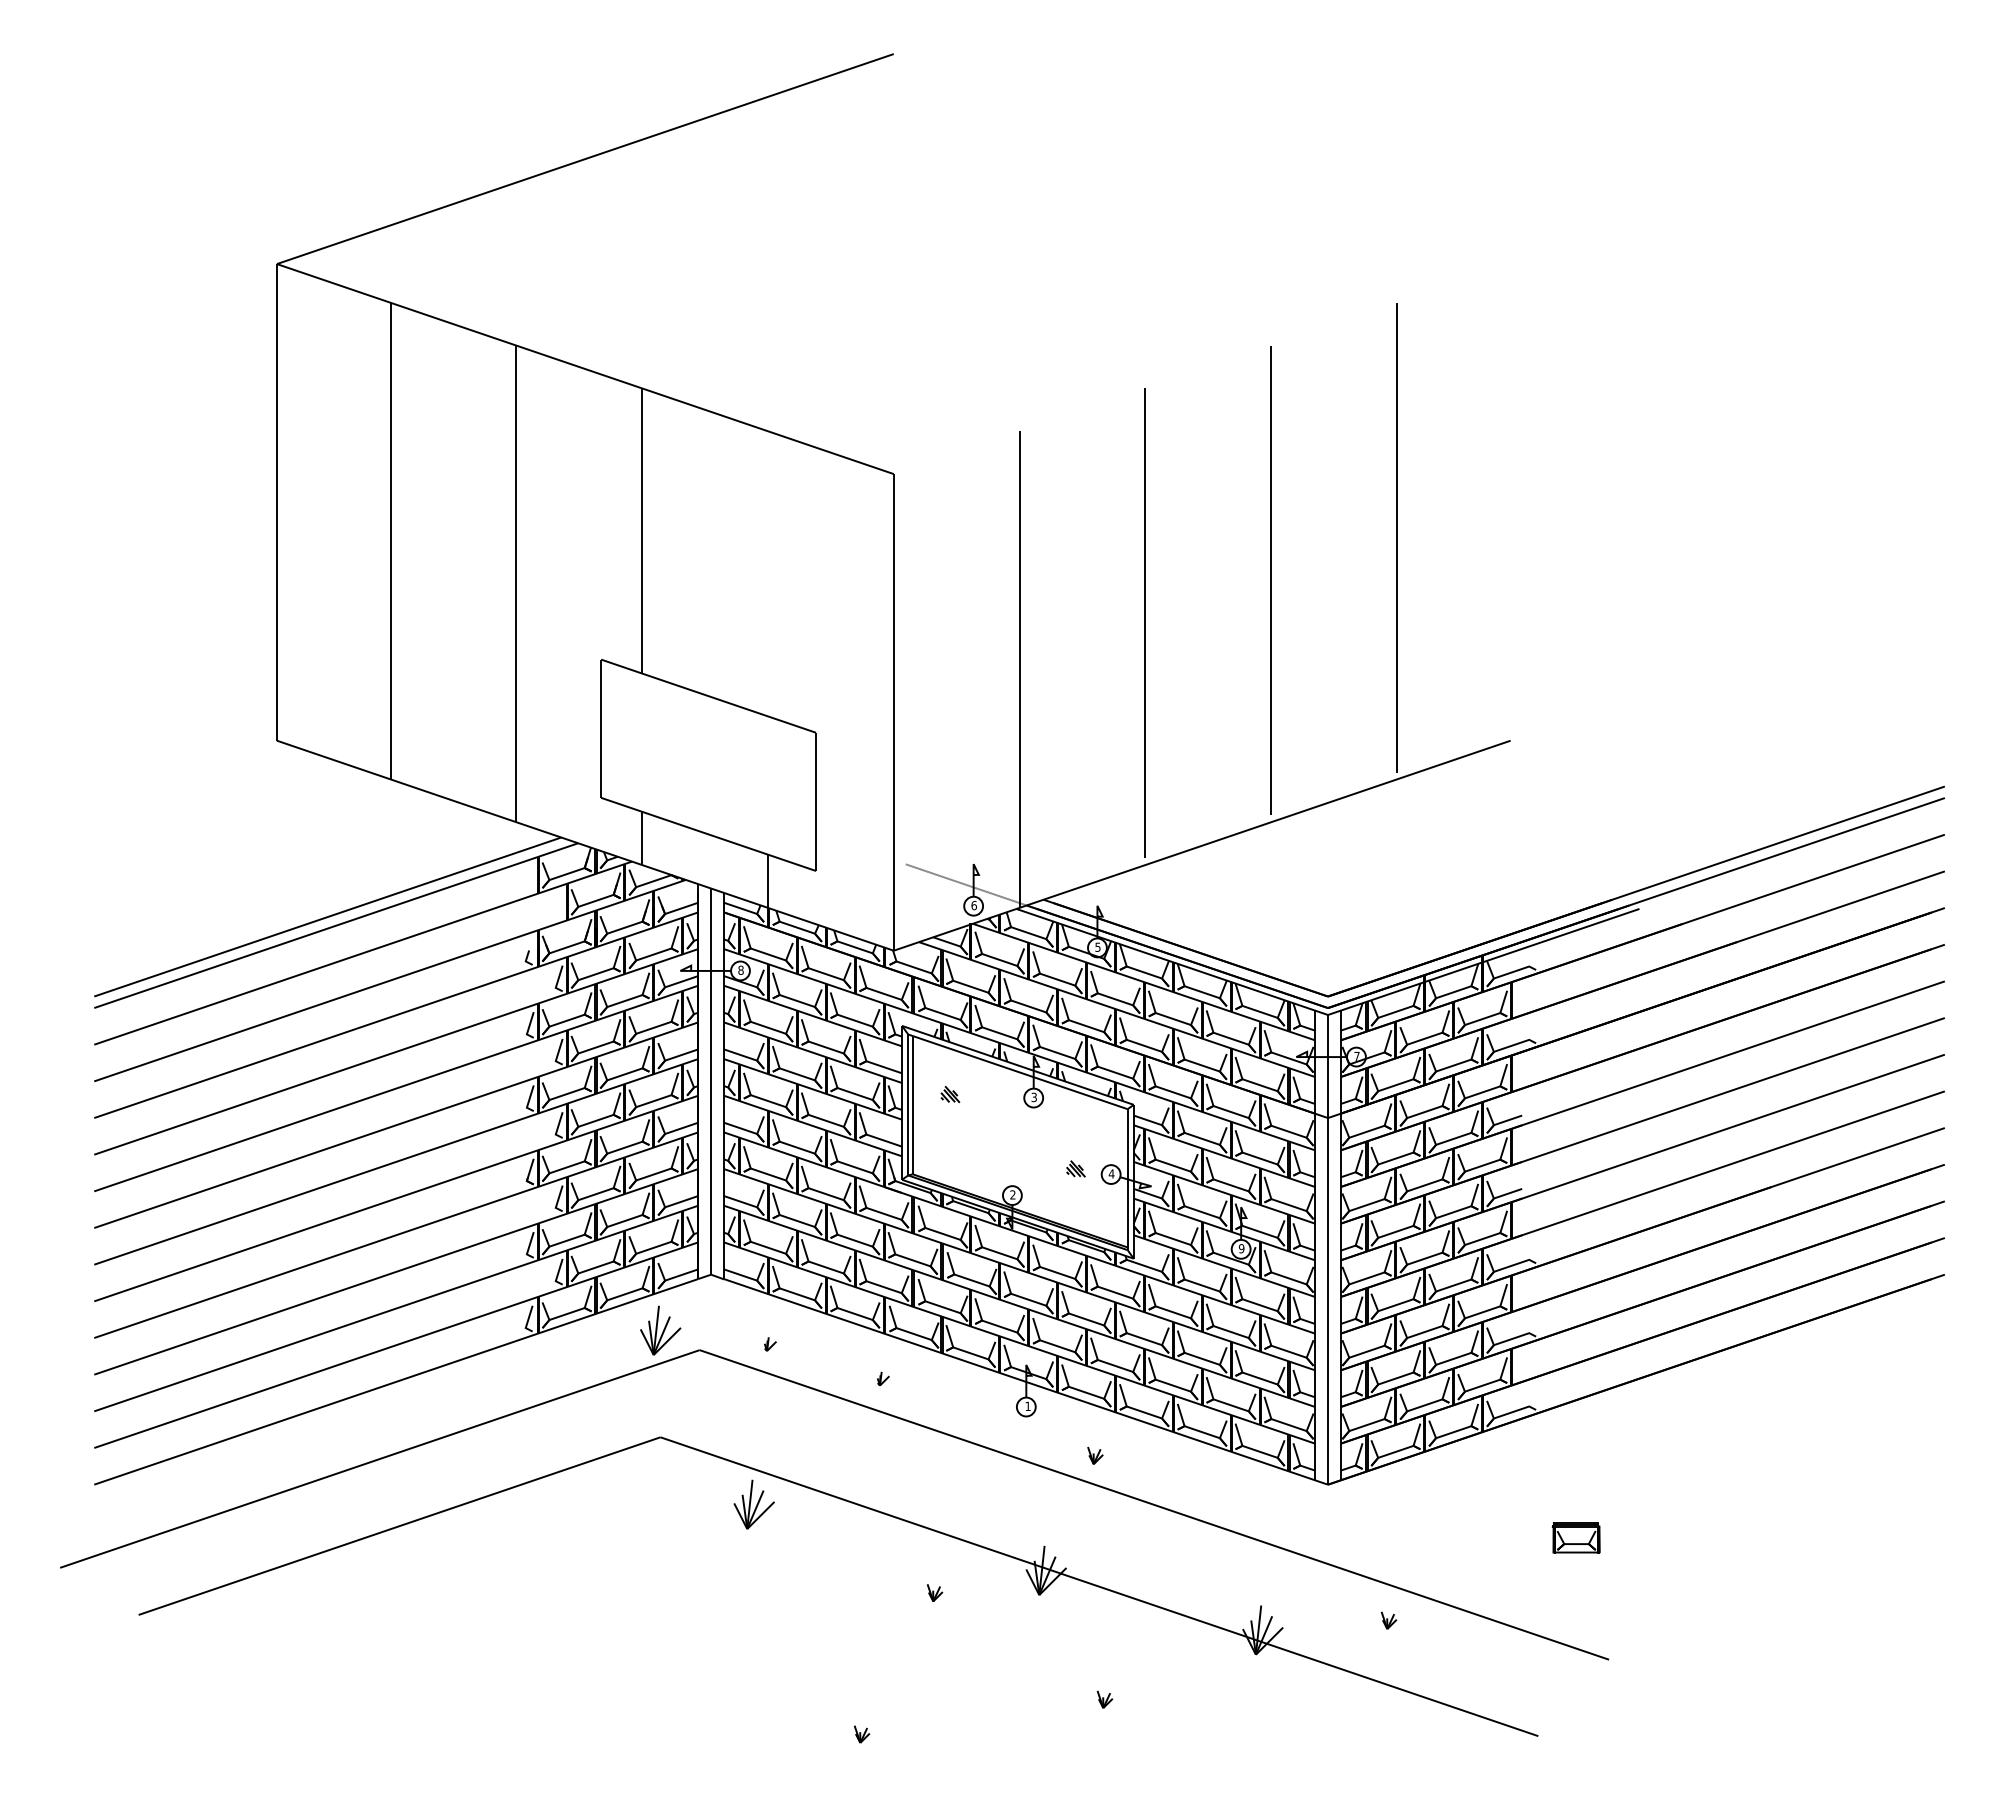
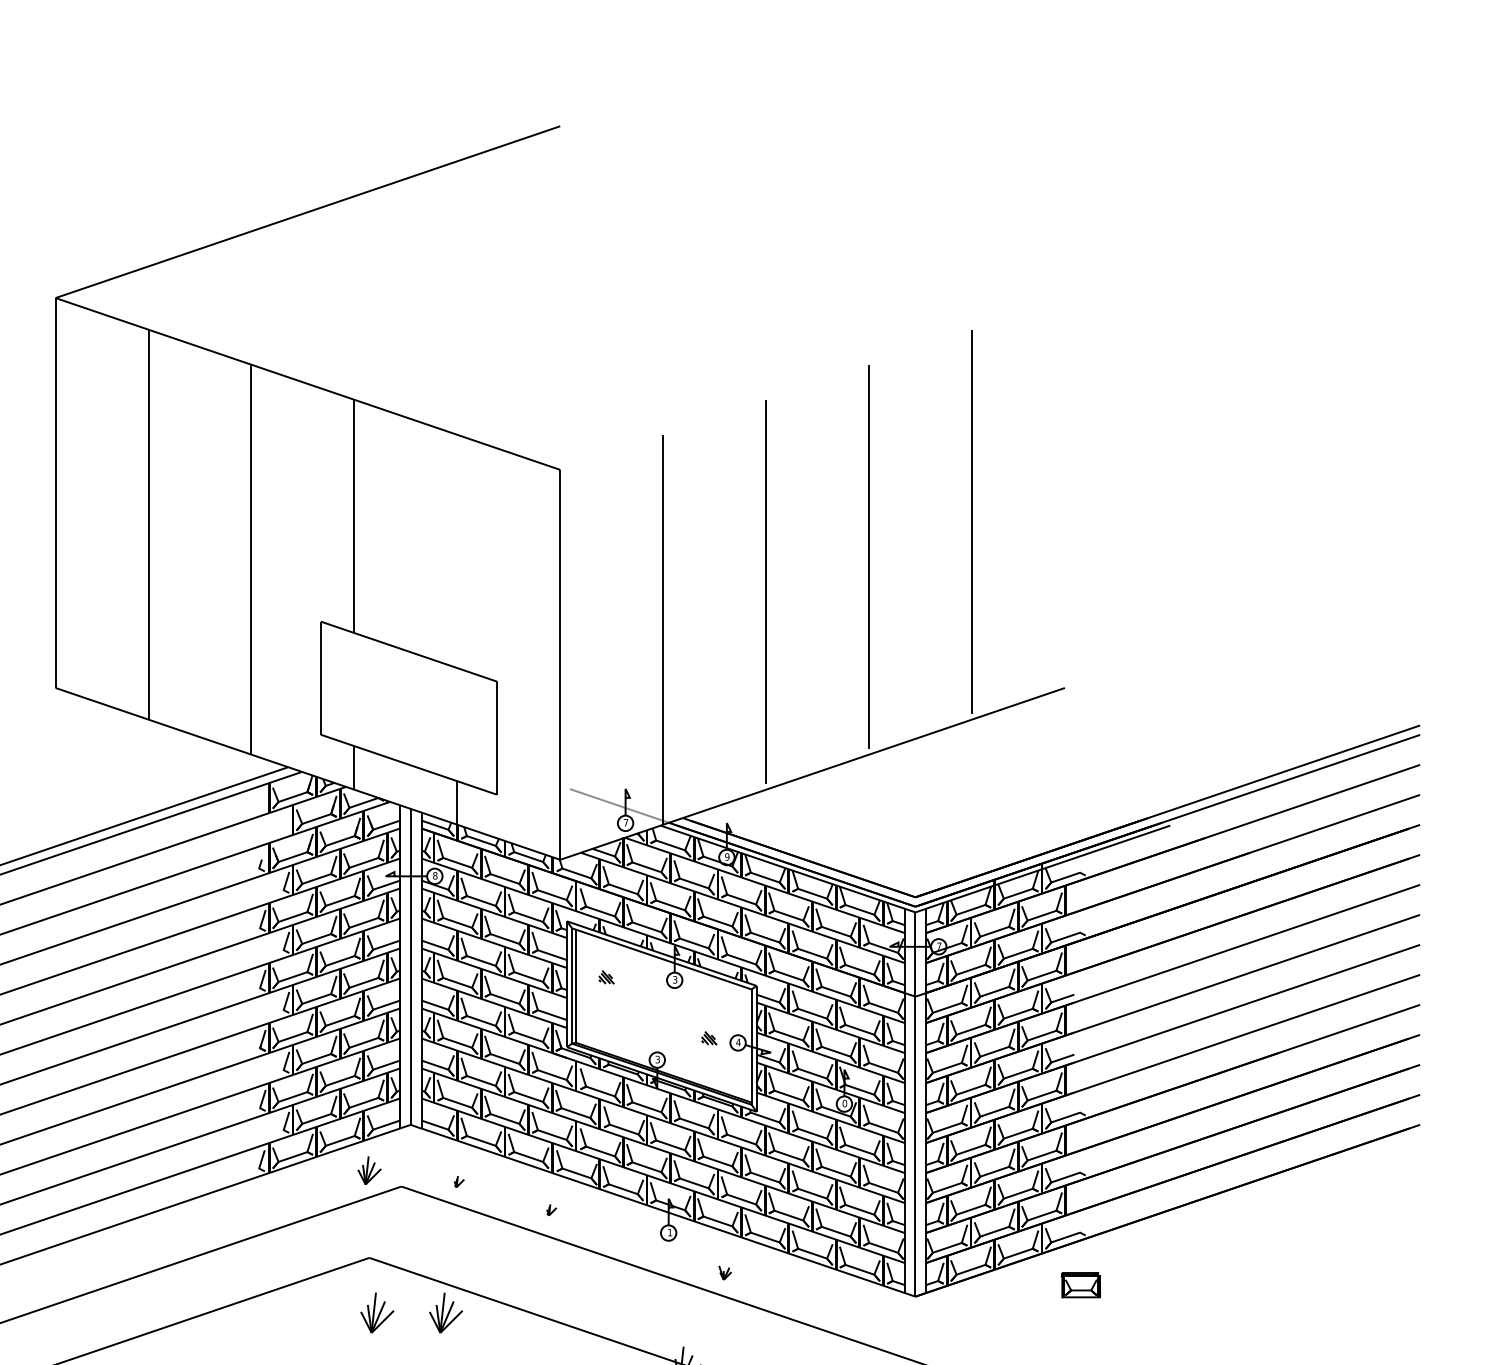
text: (973, 905) -> (625, 822), 6 -> 7
text: (1097, 946) -> (726, 856), 5 -> 9
text: (1012, 1195) -> (657, 1060), 2 -> 3
text: (1241, 1248) -> (844, 1103), 9 -> 0
part: (660, 1330) -> (369, 1170), size x0.7
part: (669, 1504) -> (376, 1312), added
part: (1575, 1537) -> (1080, 1285), moved

